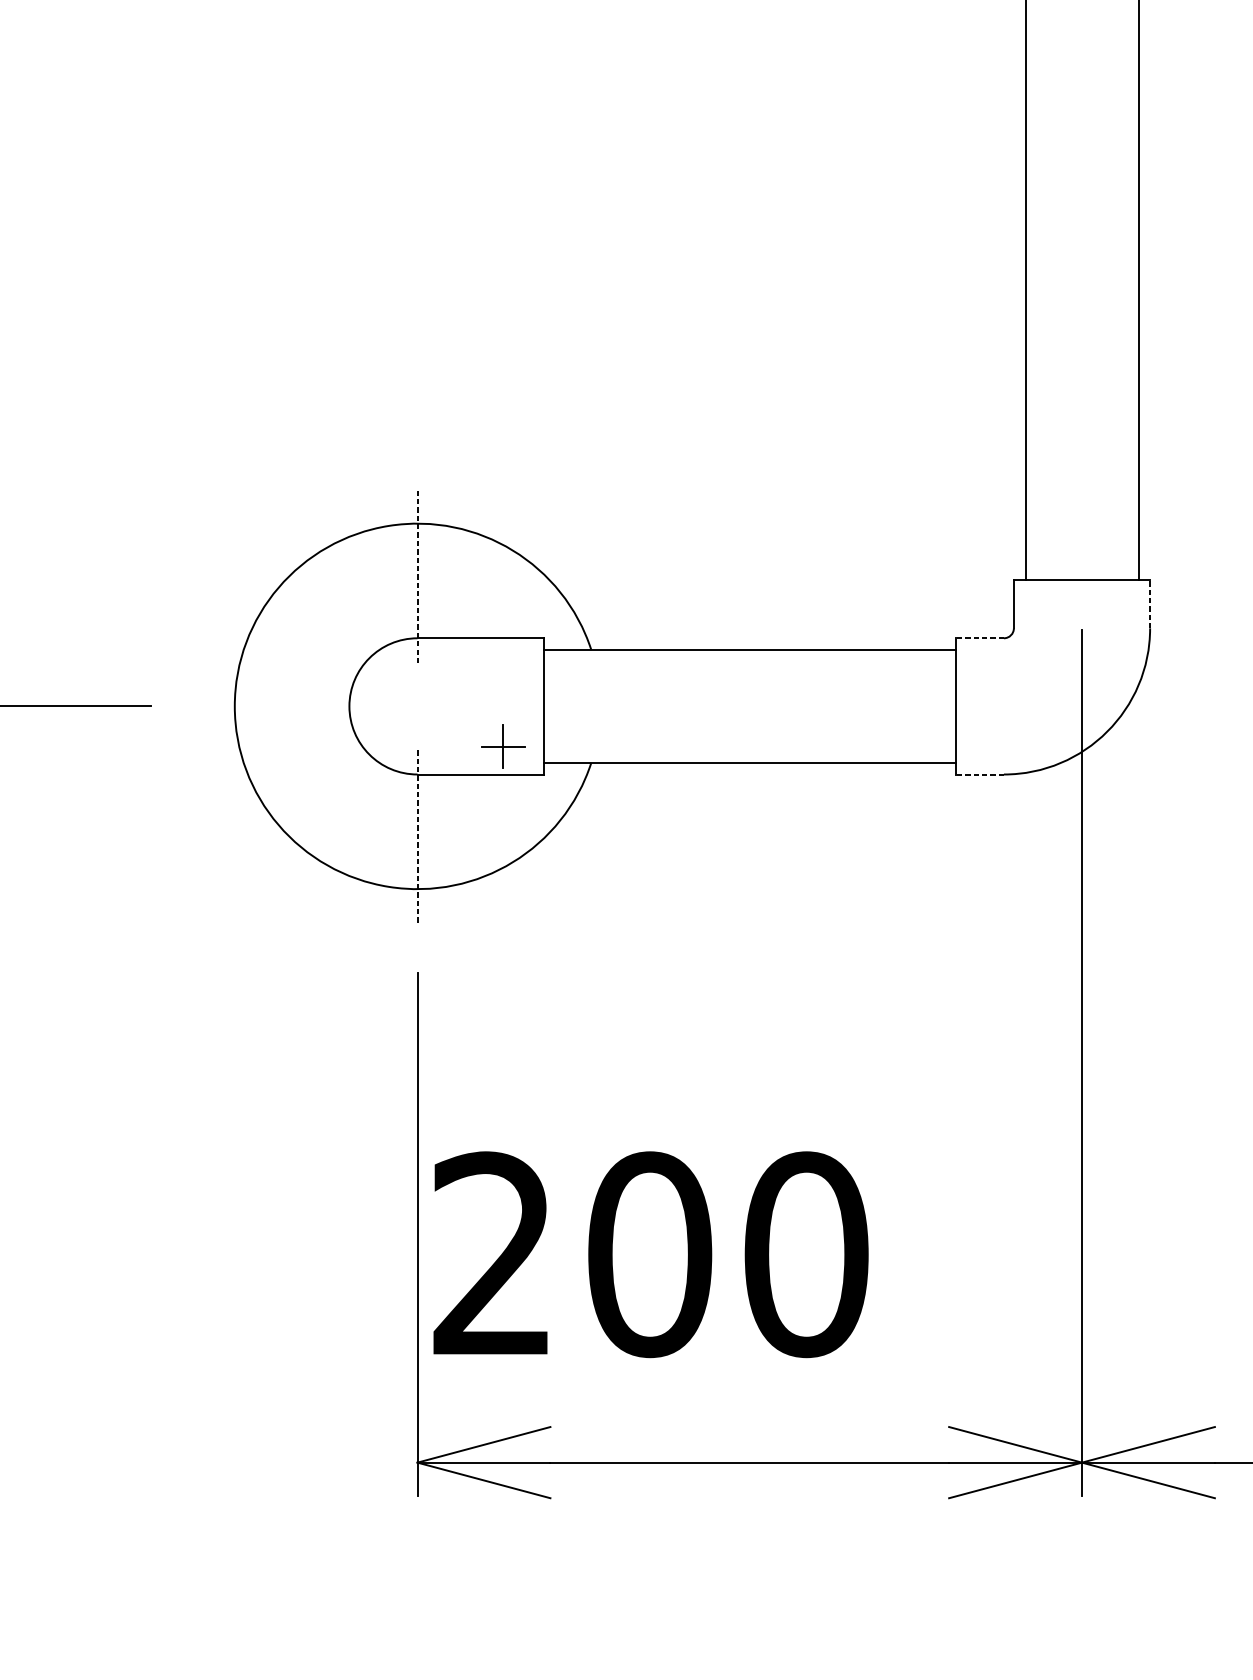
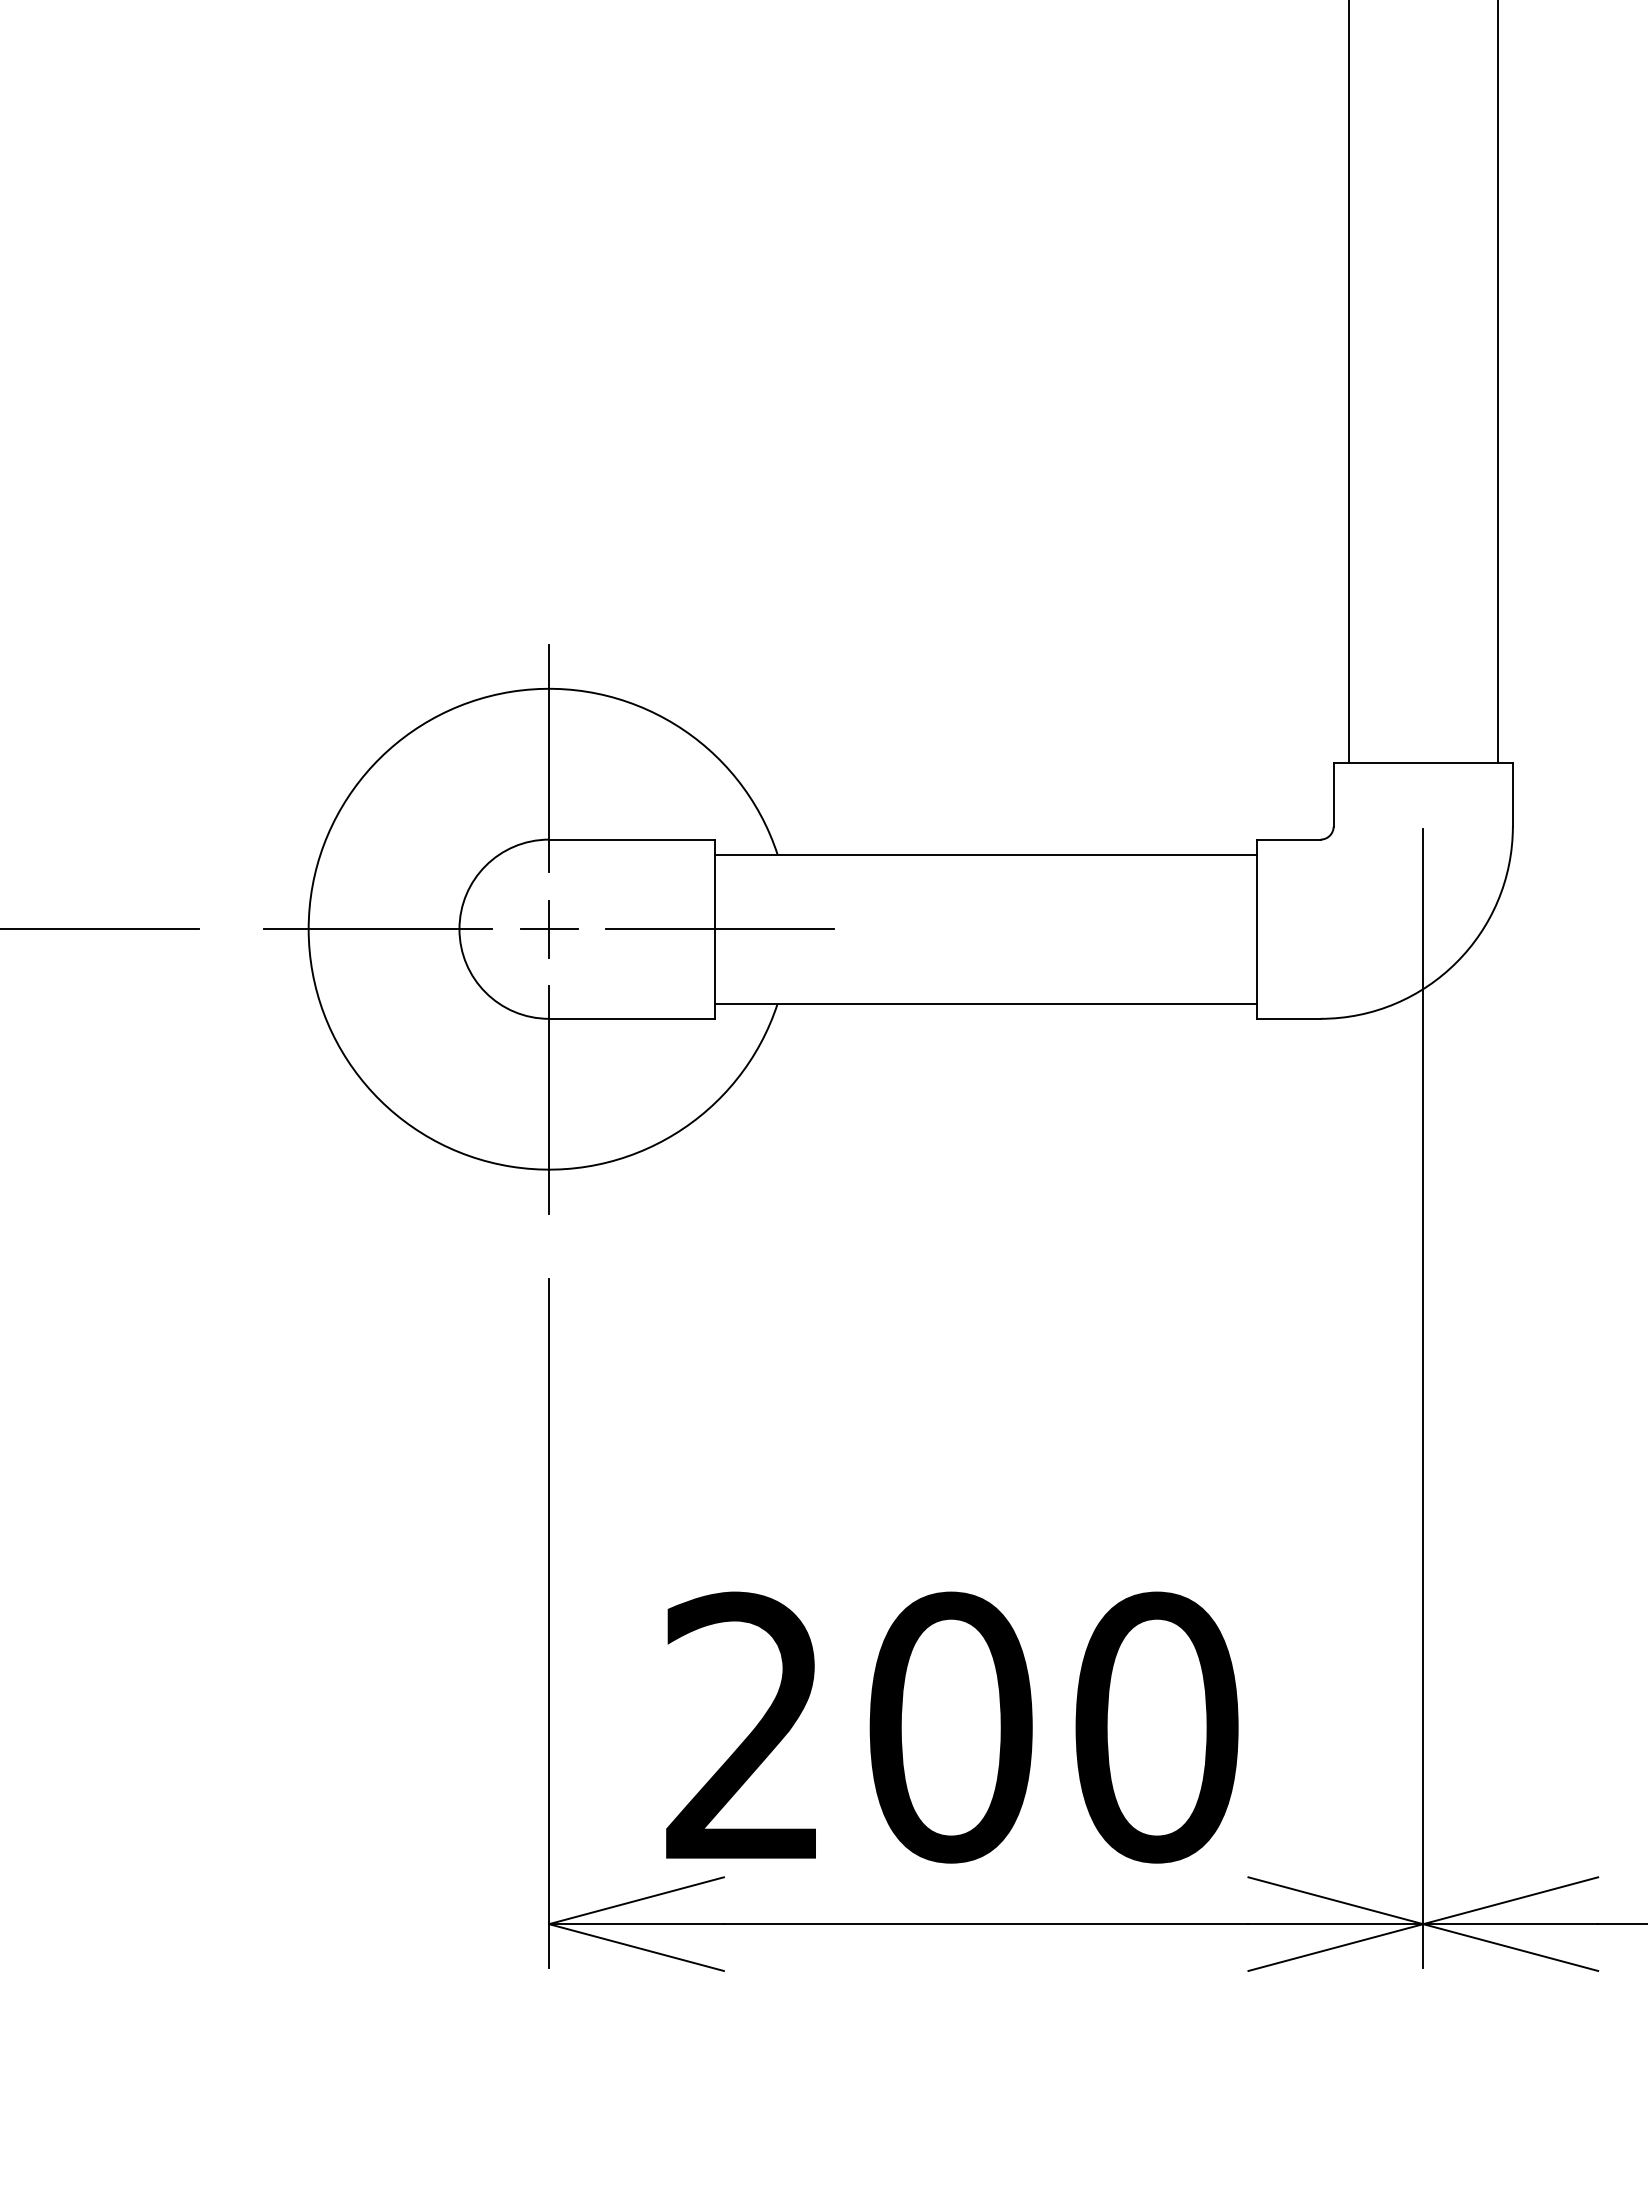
line: (417, 576) -> (549, 758), dashed -> solid
line: (1149, 603) -> (1512, 794), dashed -> solid
line: (979, 638) -> (1288, 839), dashed -> solid
line: (287, 706) -> (378, 929), added
line: (547, 706) -> (719, 929), added
part: (503, 746) -> (549, 929), moved
line: (979, 774) -> (1288, 1018), dashed -> solid
line: (417, 835) -> (549, 1099), dashed -> solid
text: (651, 1254) -> (952, 1727), moved

